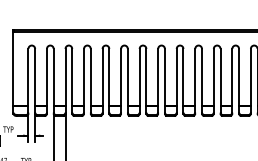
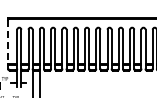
line: (14, 69) -> (8, 42), solid -> dashed

